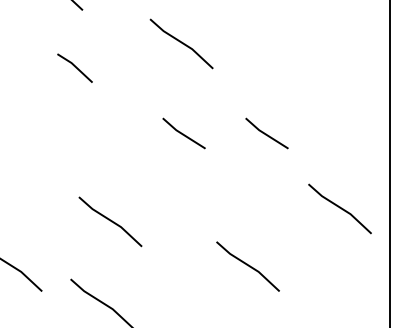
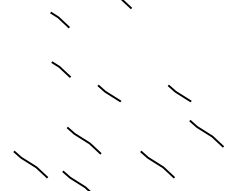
part: (182, 43) -> (122, 45), removed
line: (73, 68) -> (60, 69), moved
line: (182, 131) -> (108, 92), moved
part: (266, 133) -> (179, 93), moved

